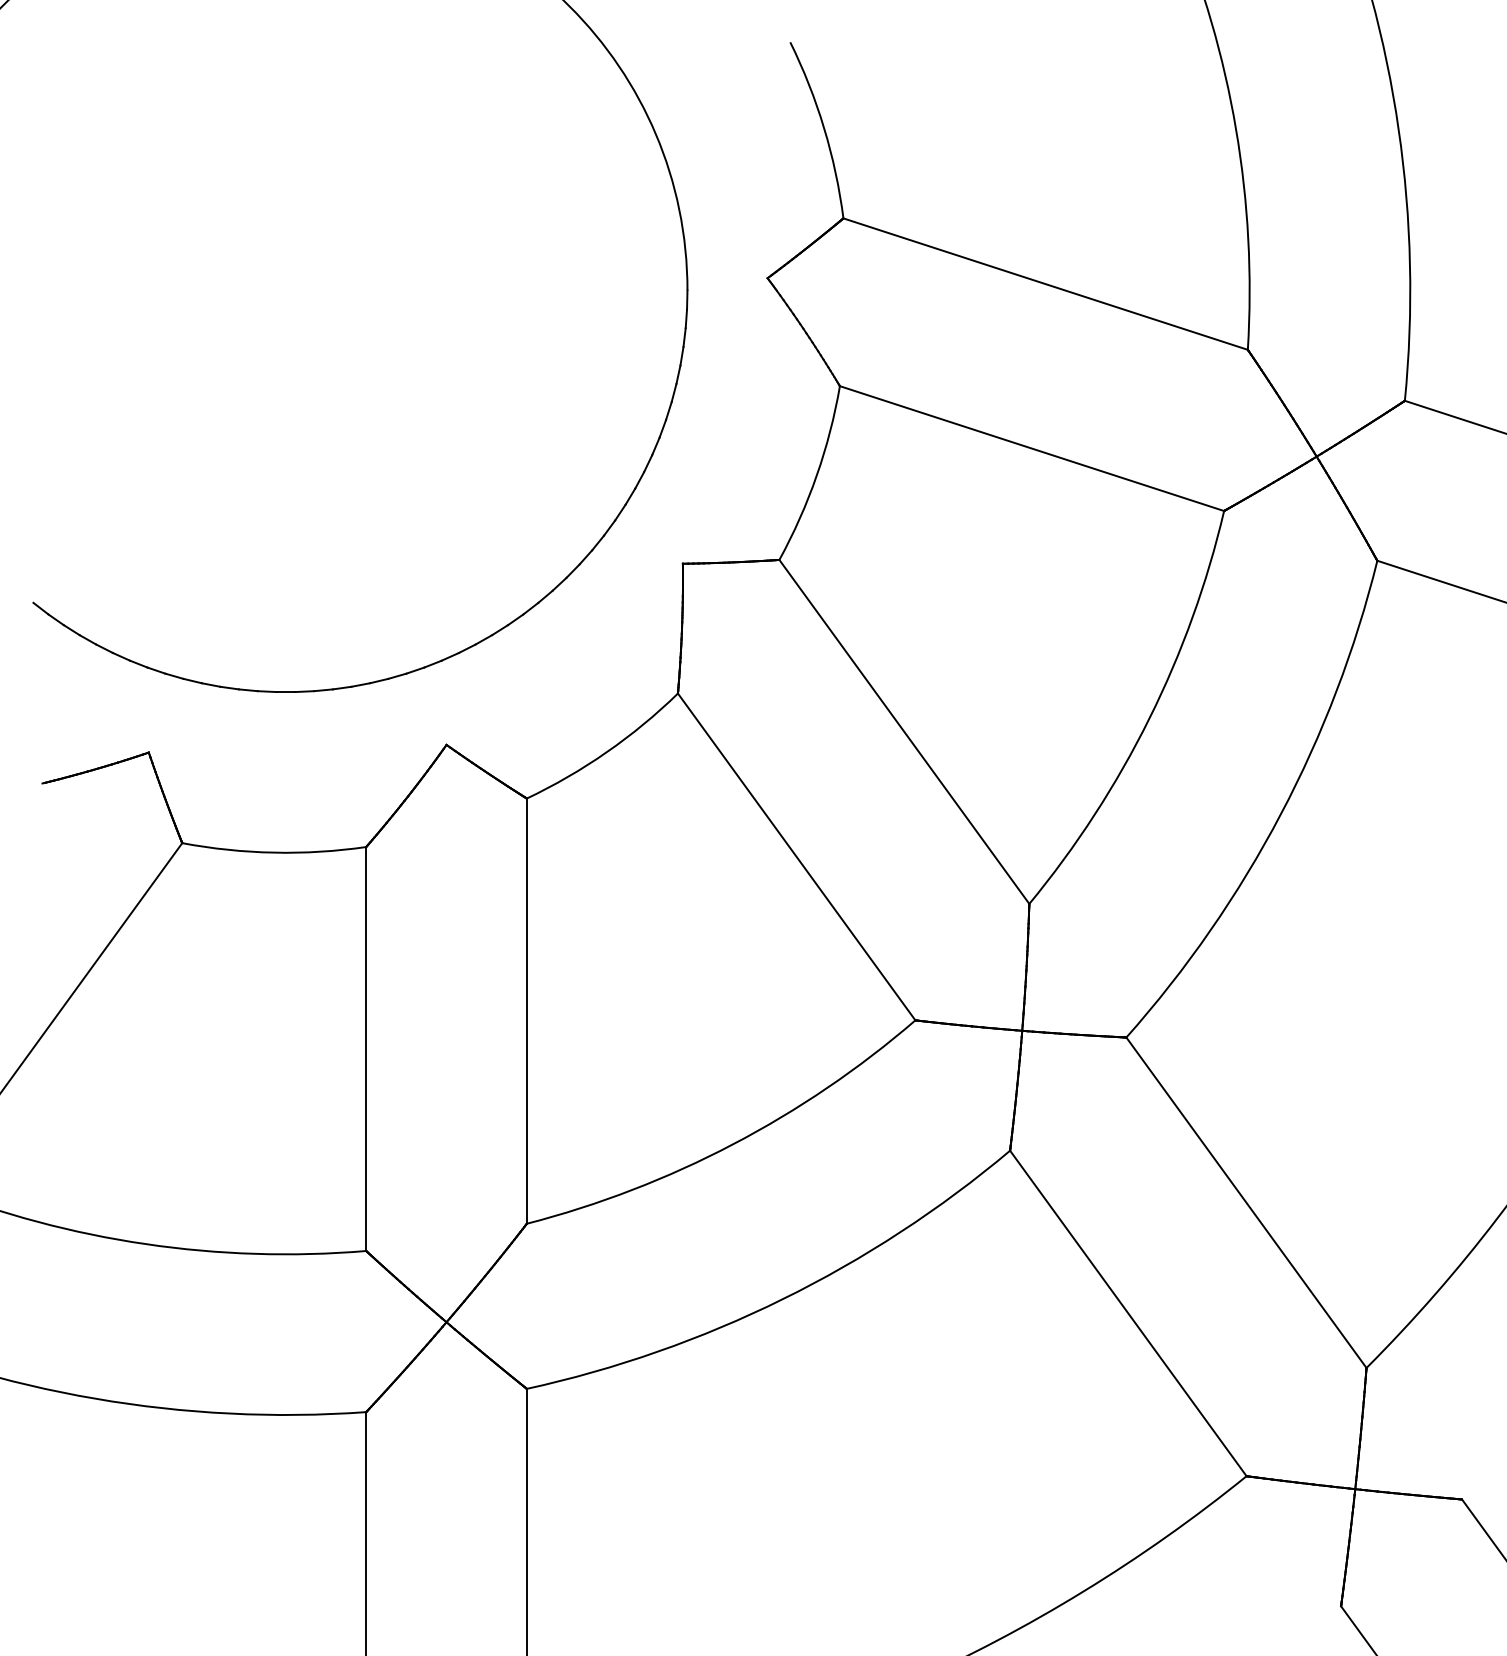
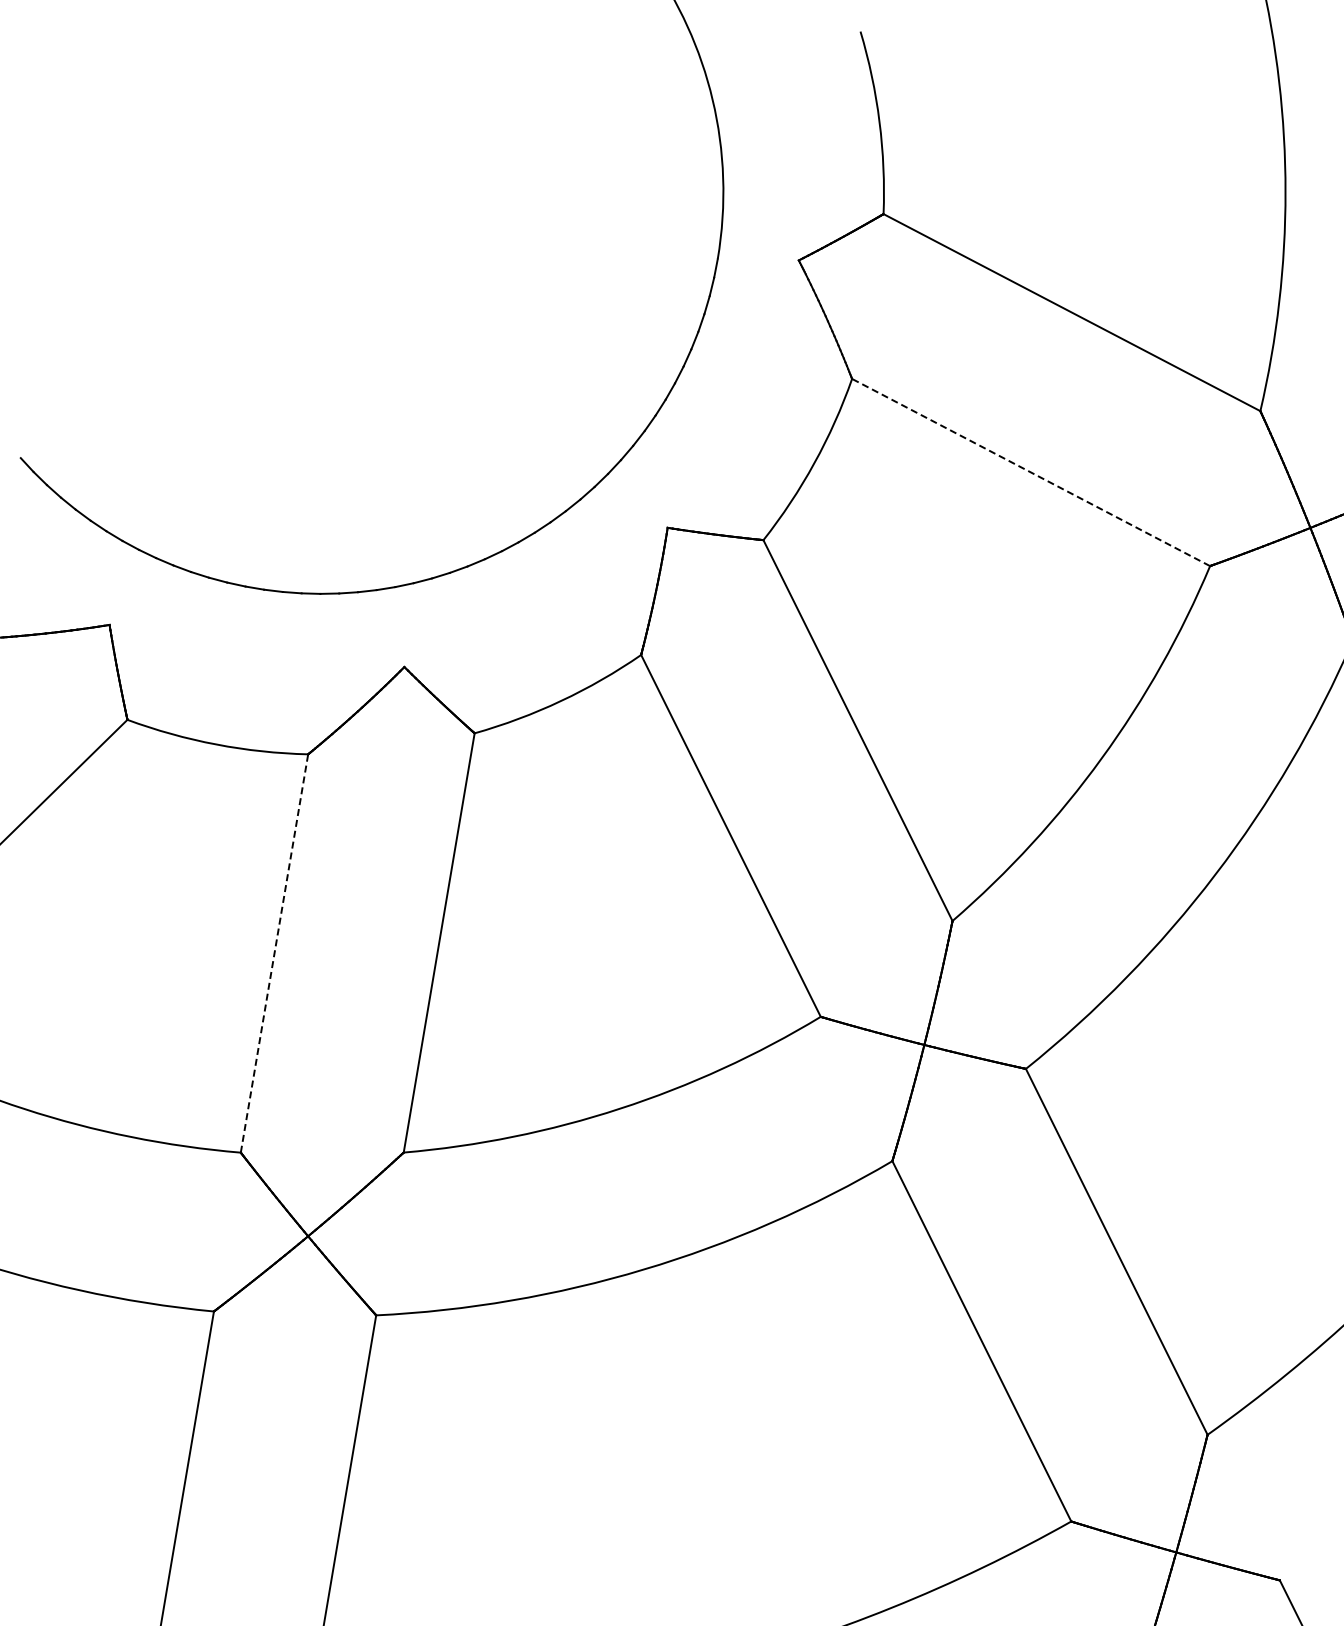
line: (1032, 448) -> (1031, 472), solid -> dashed
line: (366, 1048) -> (274, 953), solid -> dashed

